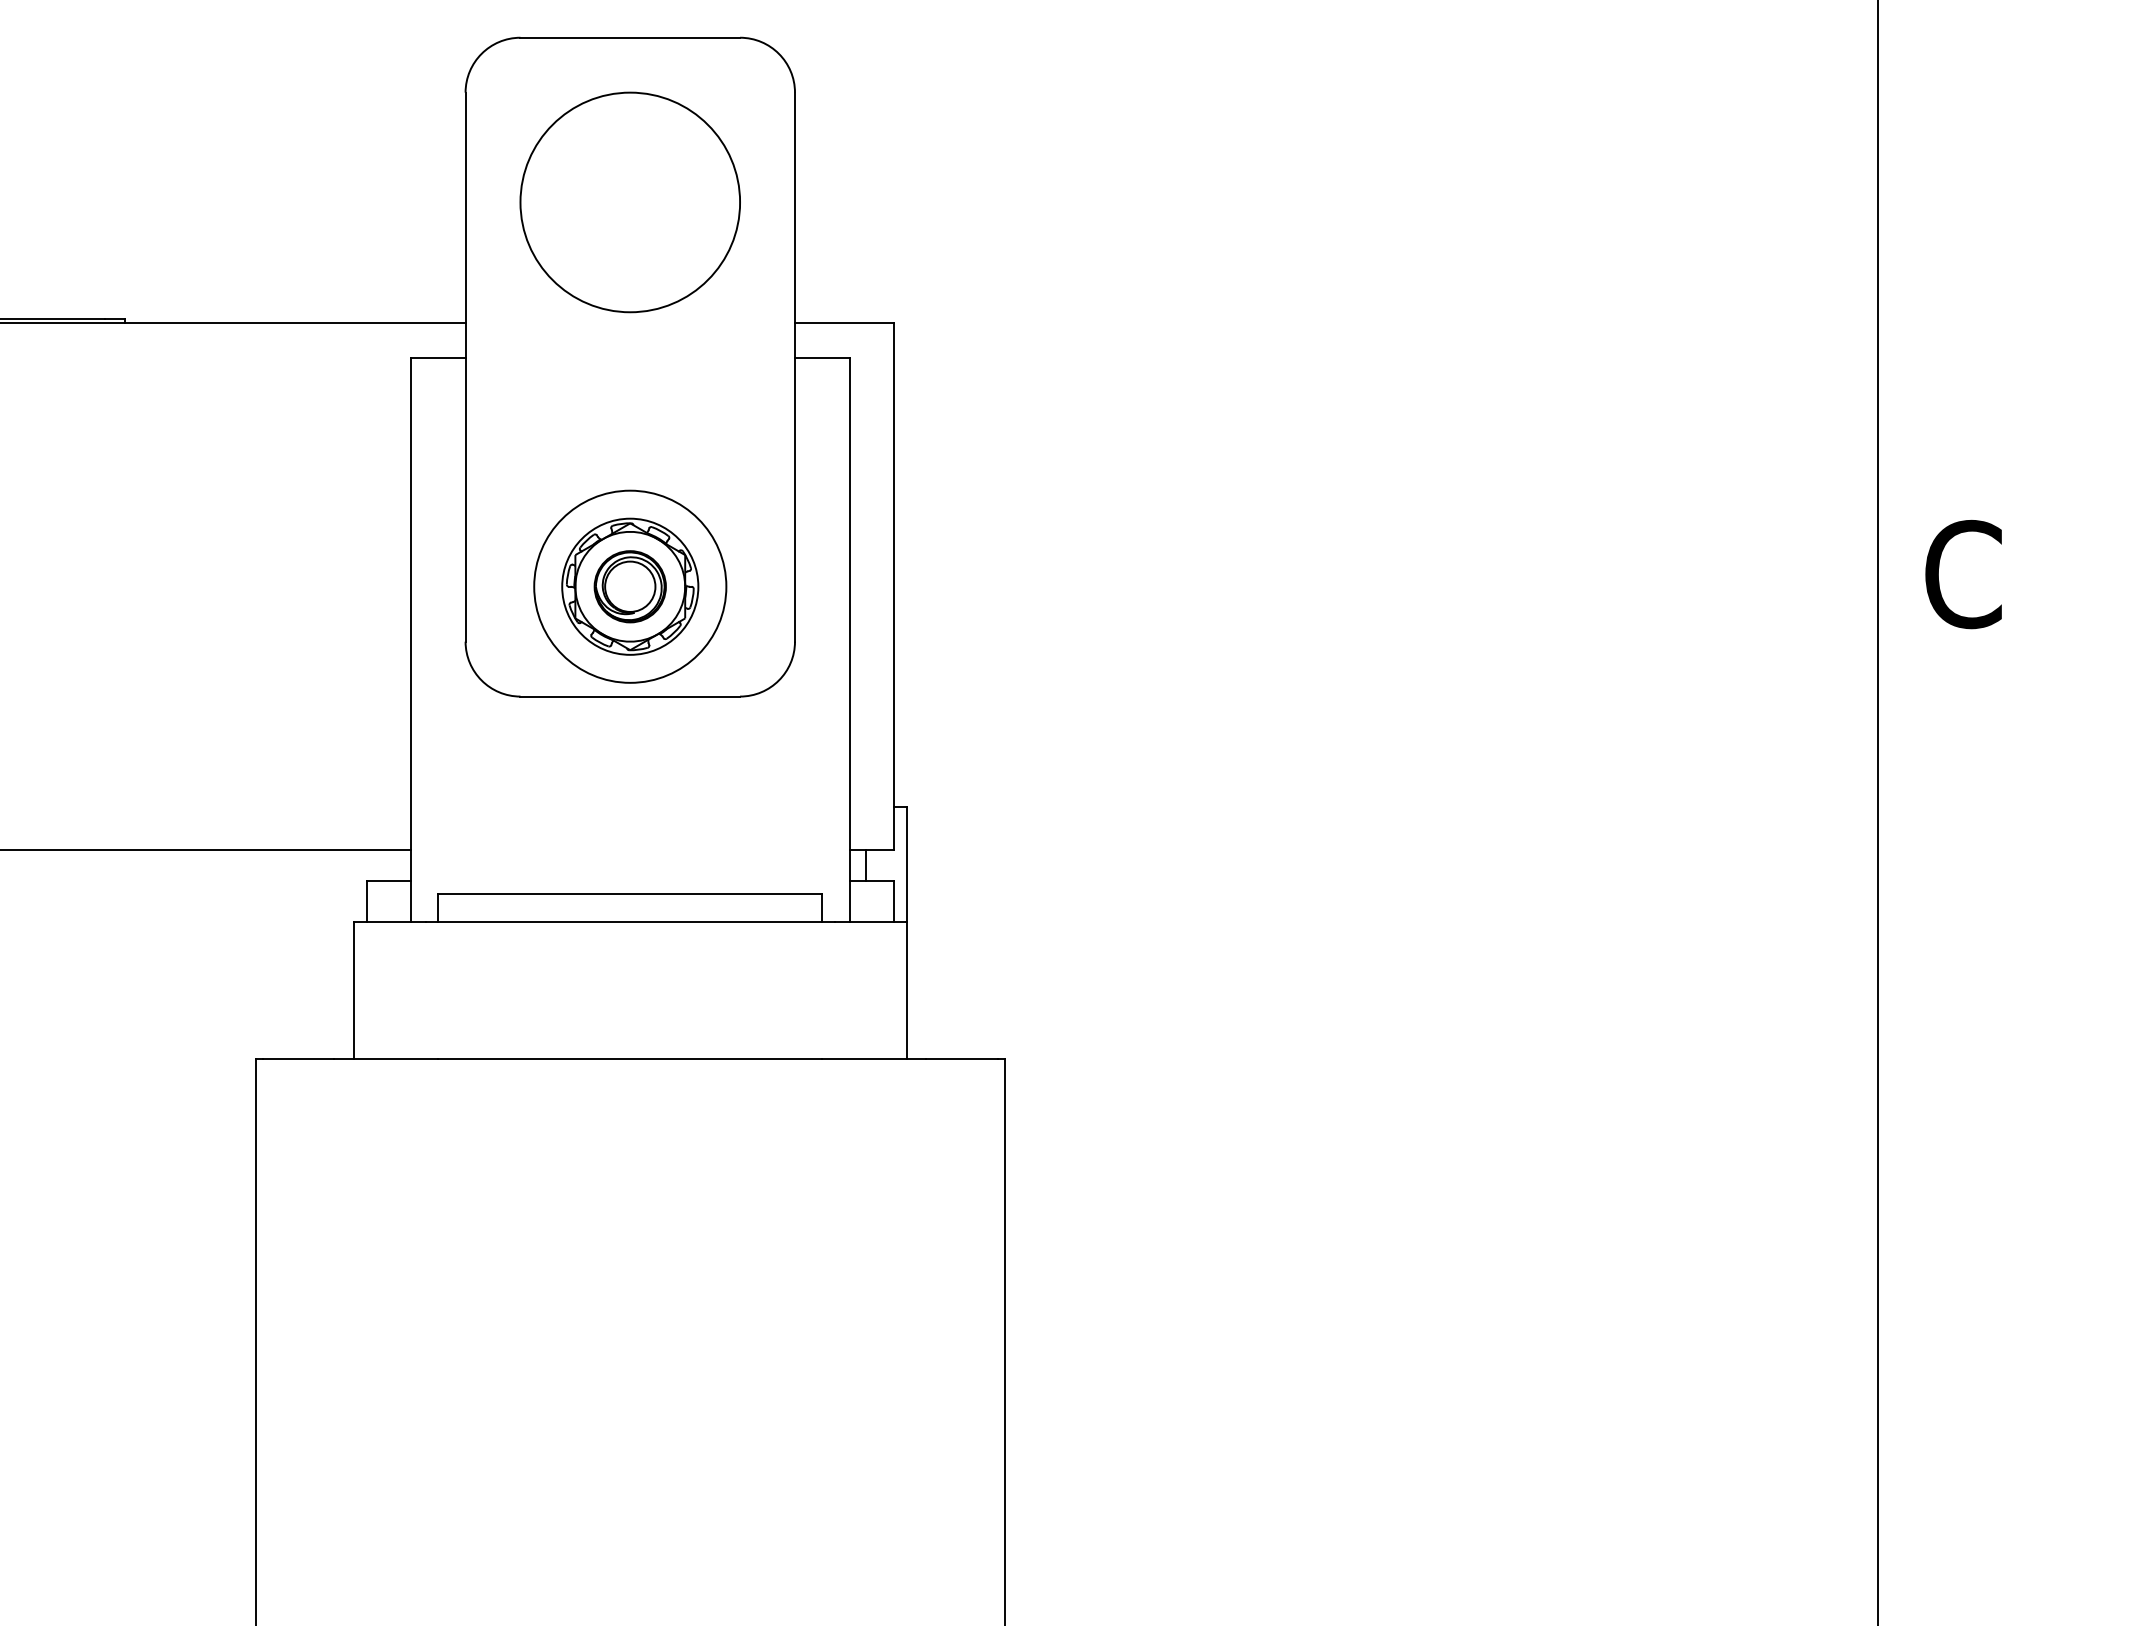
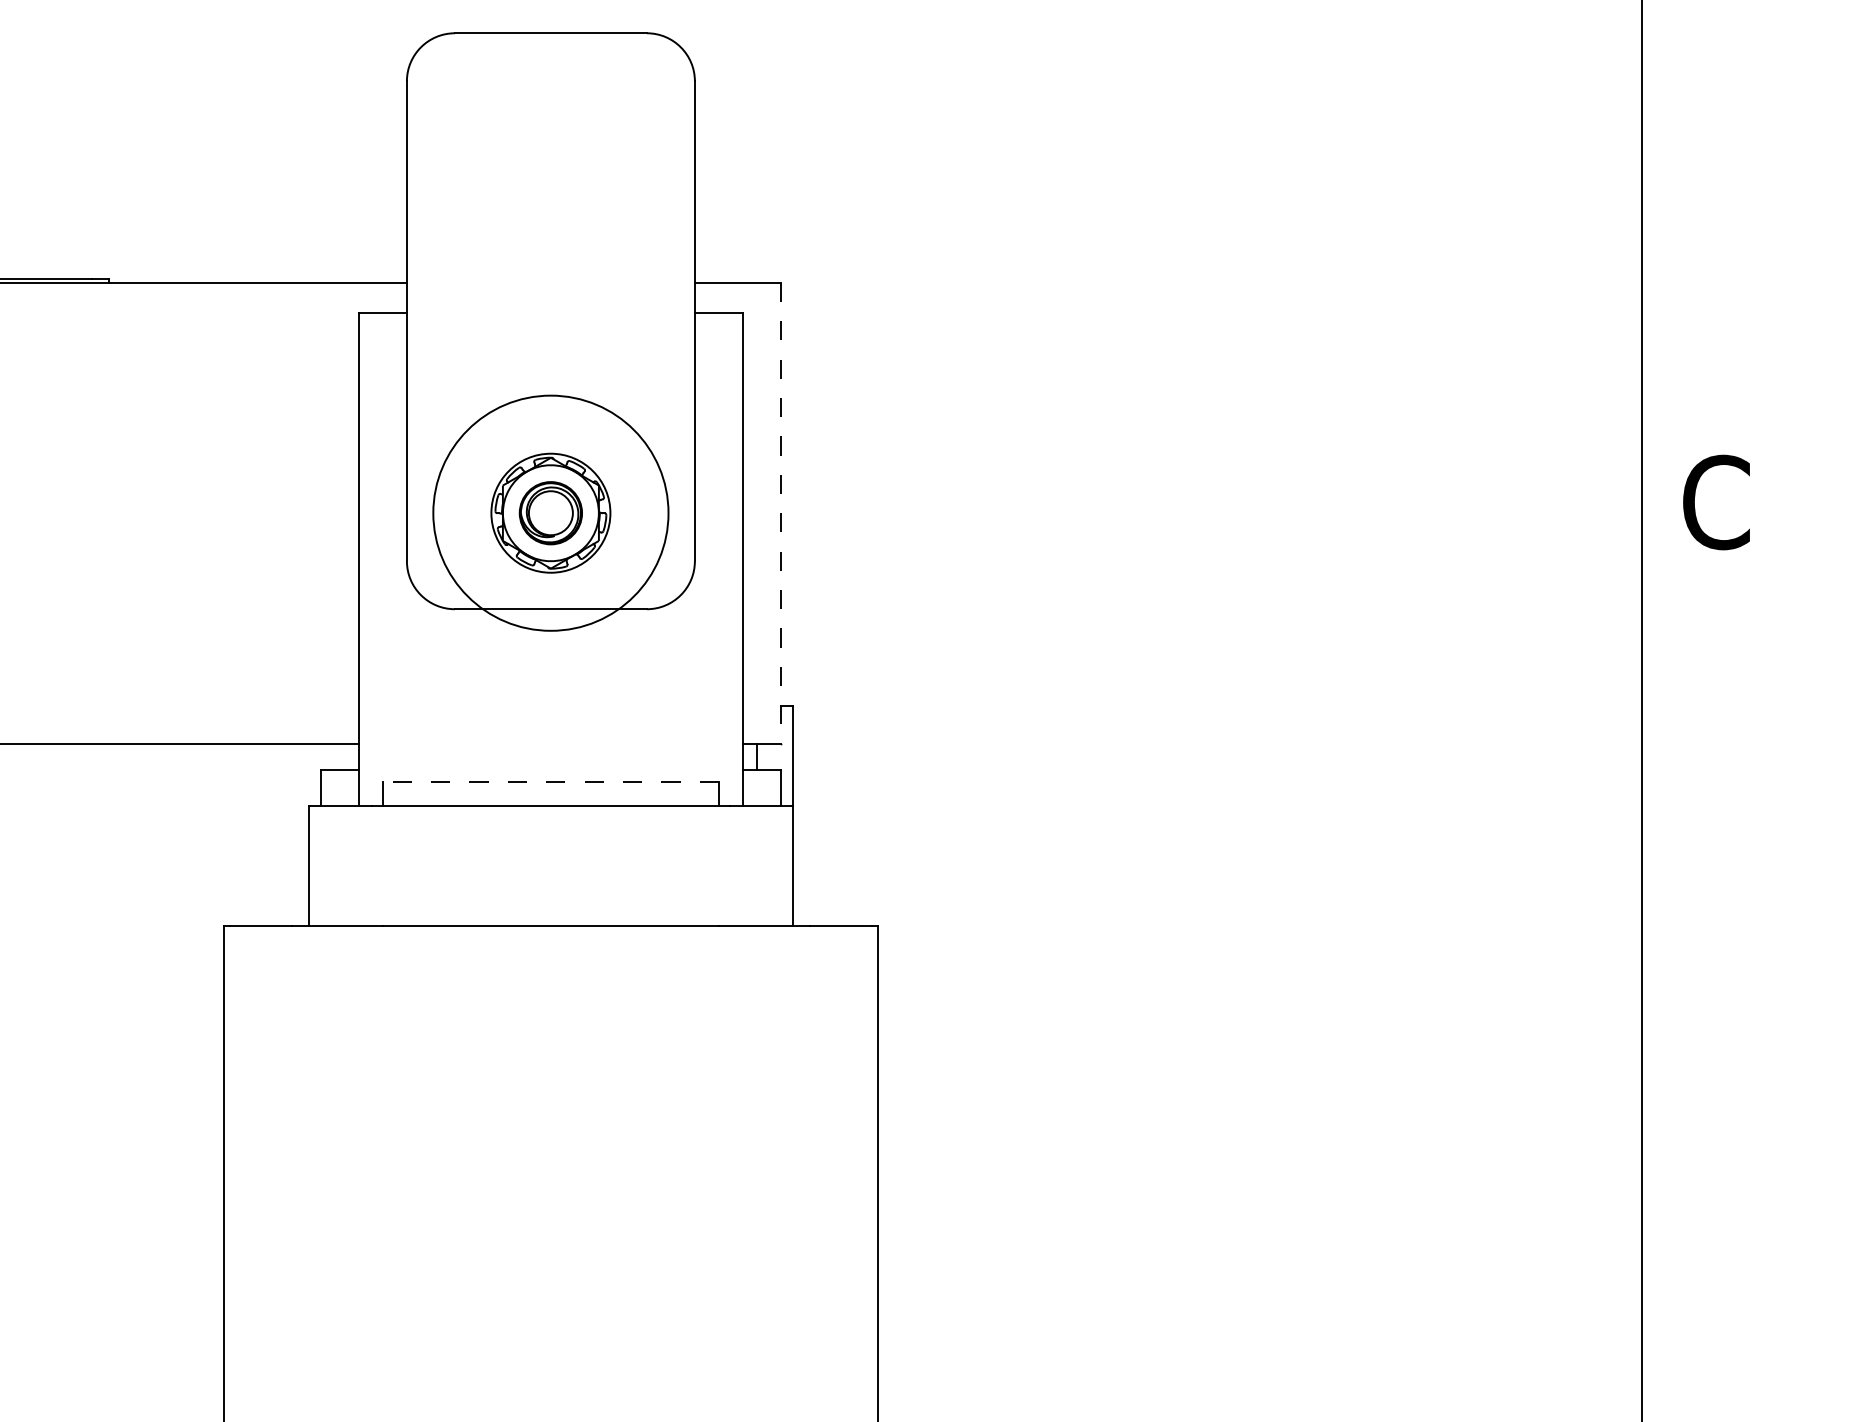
circle: (629, 202) -> (550, 177), removed
circle: (630, 586) -> (551, 512), size x1.4
line: (893, 586) -> (781, 512), solid -> dashed
line: (629, 894) -> (550, 782), solid -> dashed

